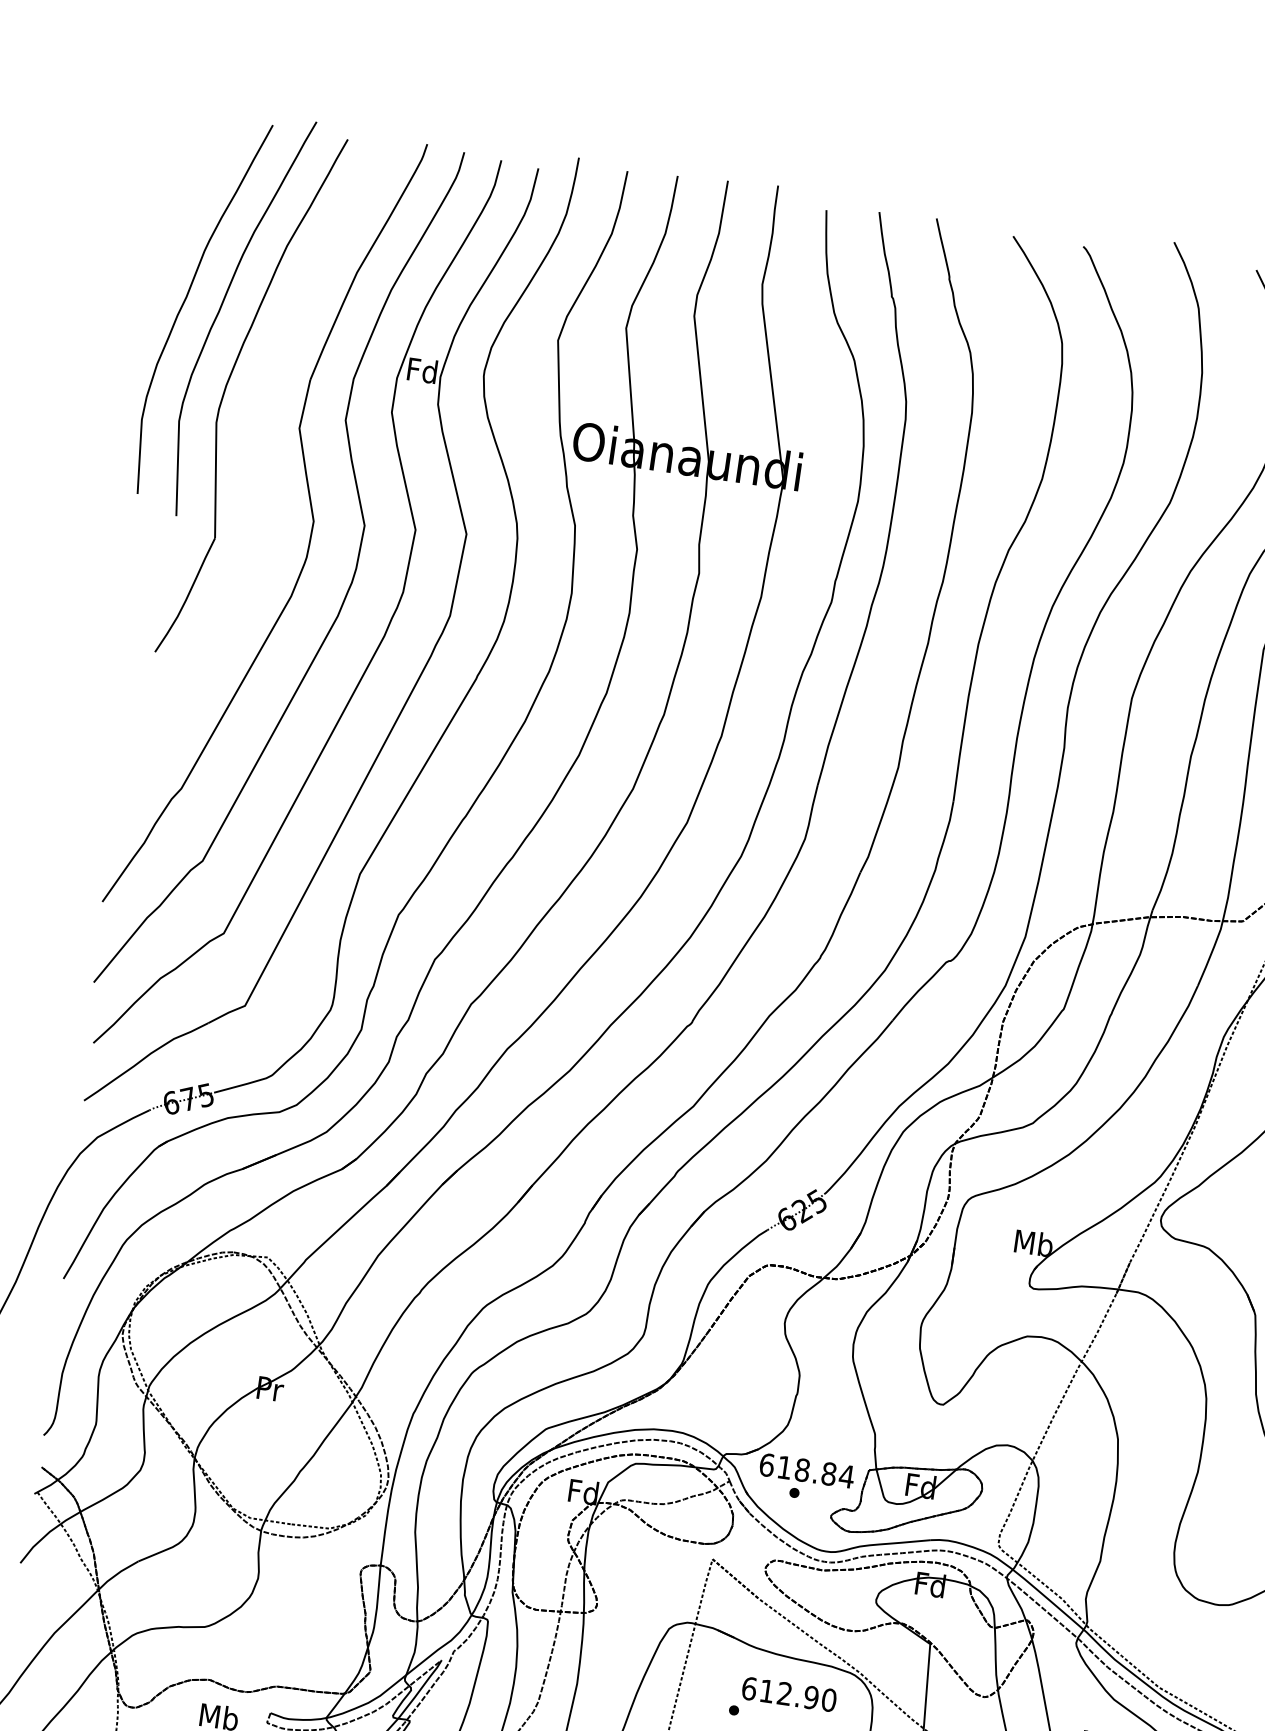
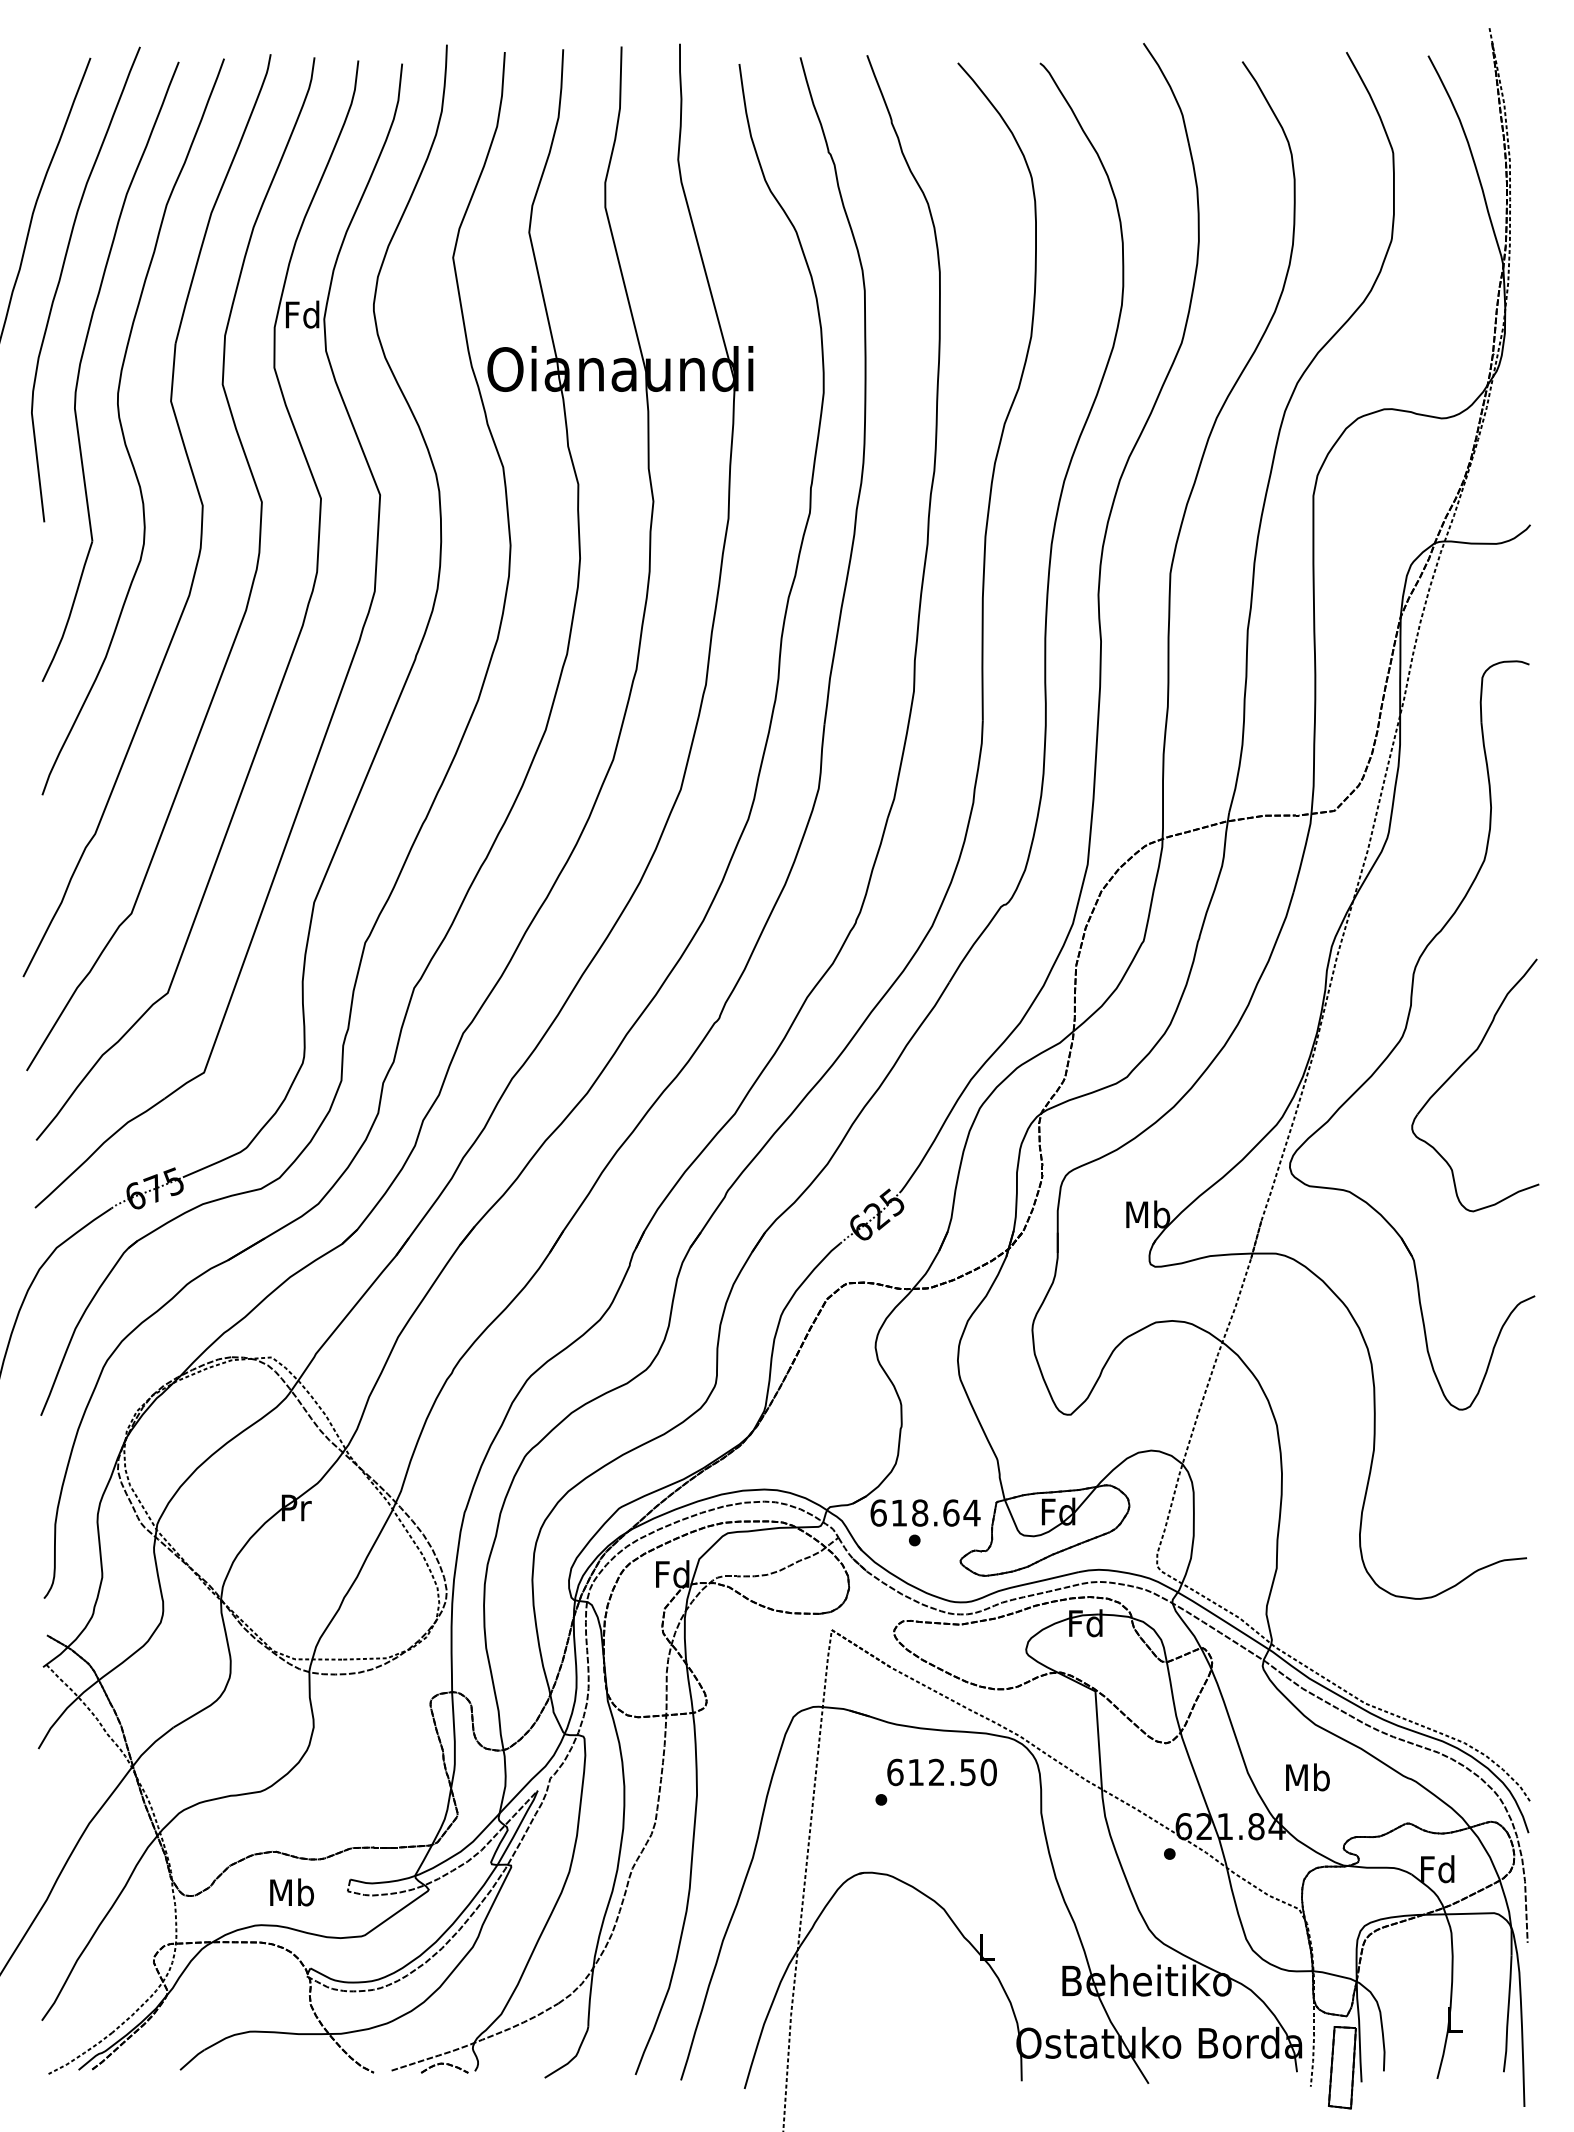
curve: (255, 447) -> (123, 430), added
text: (829, 1473) -> (951, 1512), 618.84 -> 618.64
text: (811, 1696) -> (967, 1771), 612.90 -> 612.50

